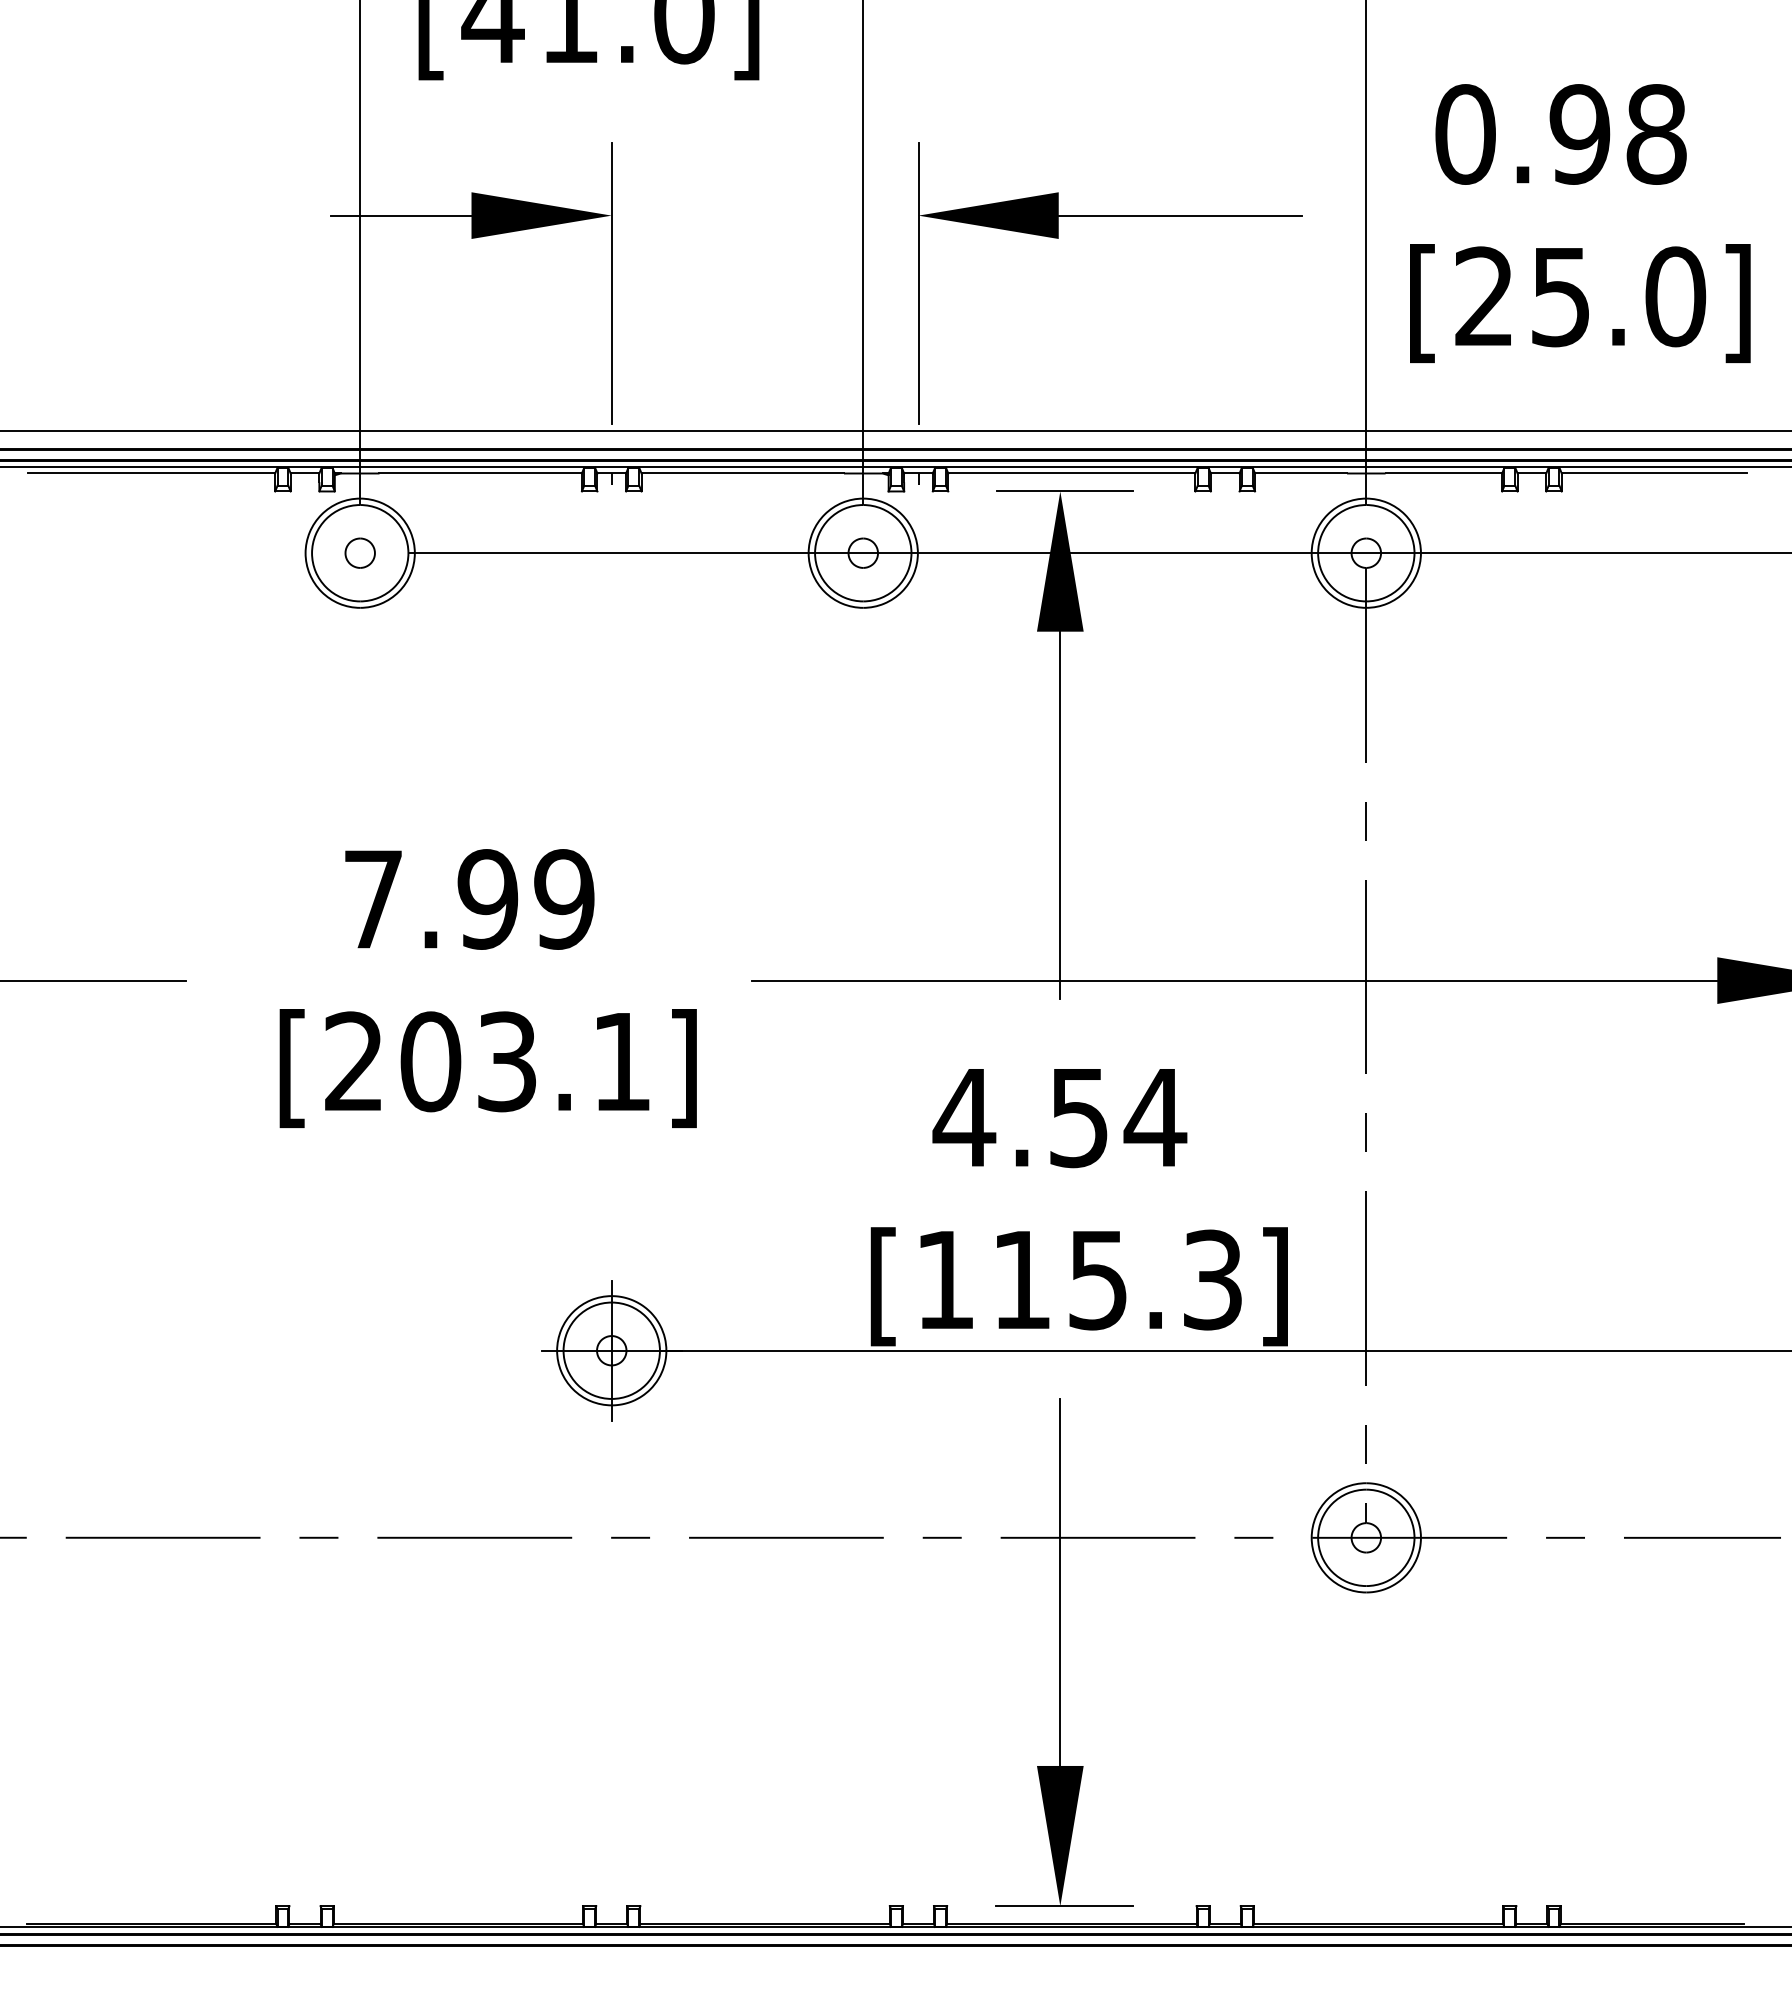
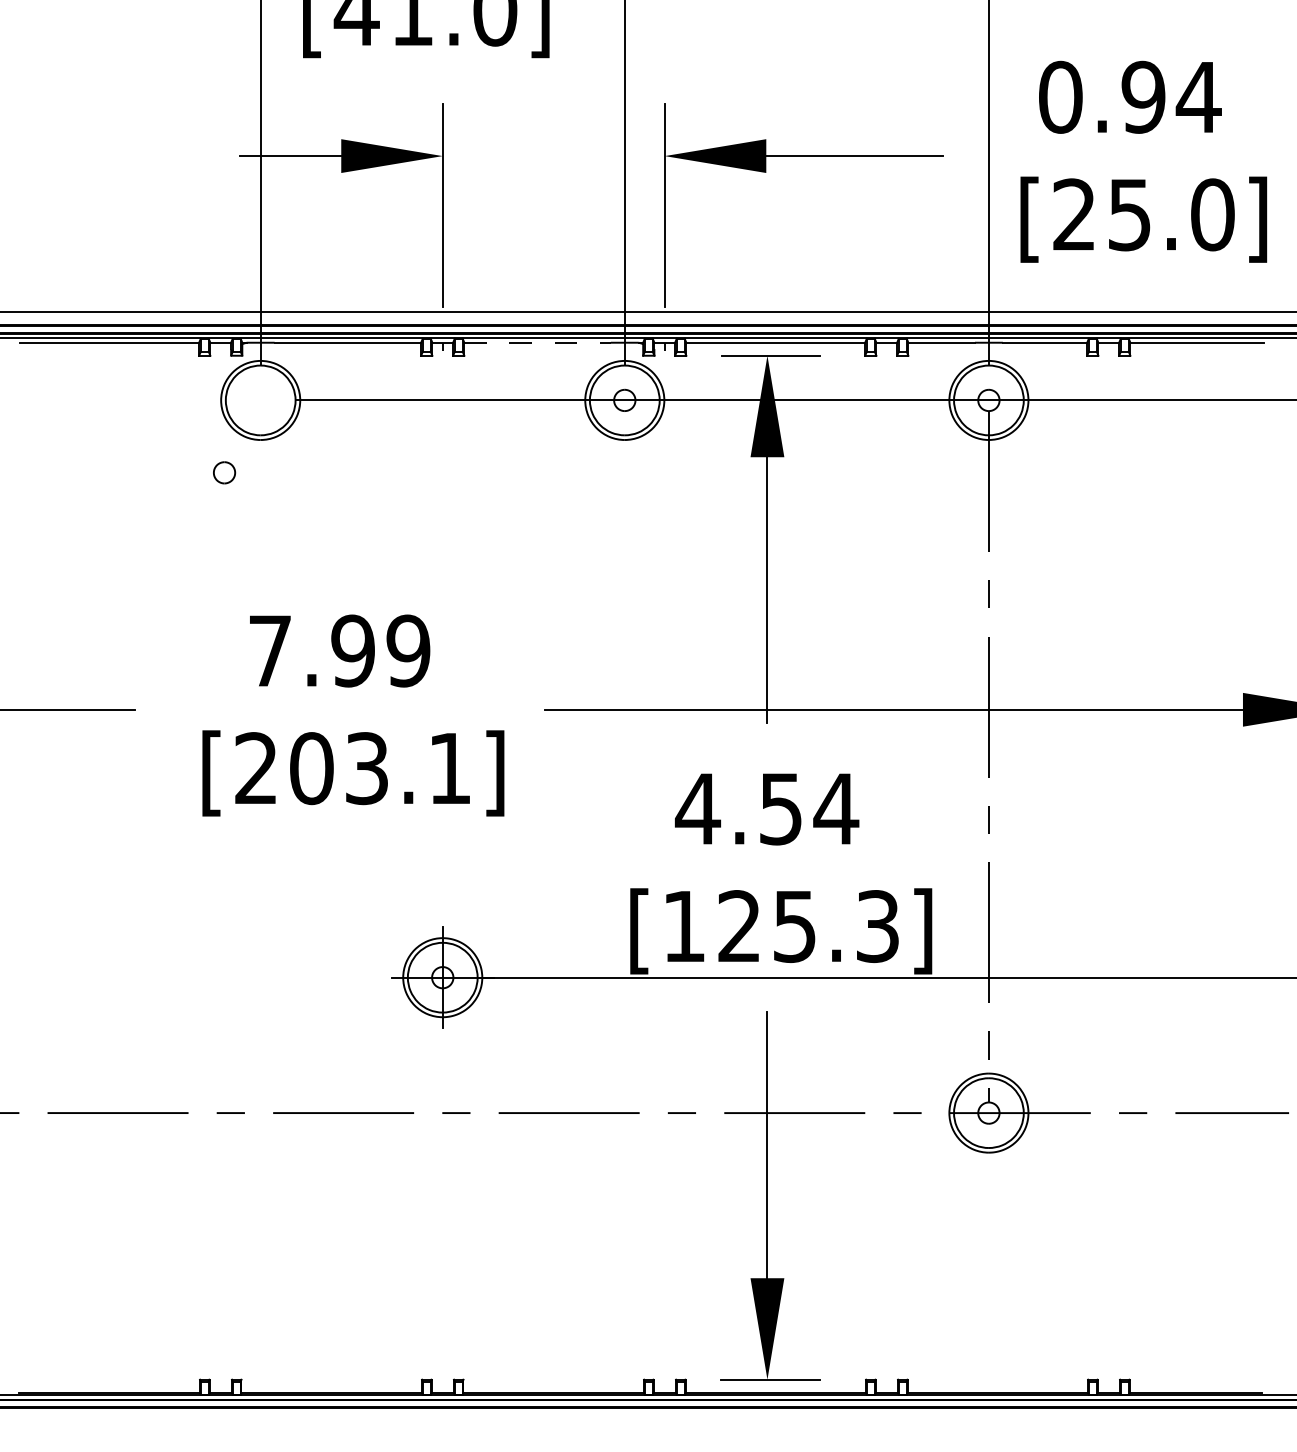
text: (1656, 134) -> (1198, 97), 0.98 -> 0.94
line: (743, 473) -> (538, 342), solid -> dashed
part: (359, 552) -> (223, 472), moved
text: (1020, 1278) -> (738, 925), [115.3] -> [125.3]

